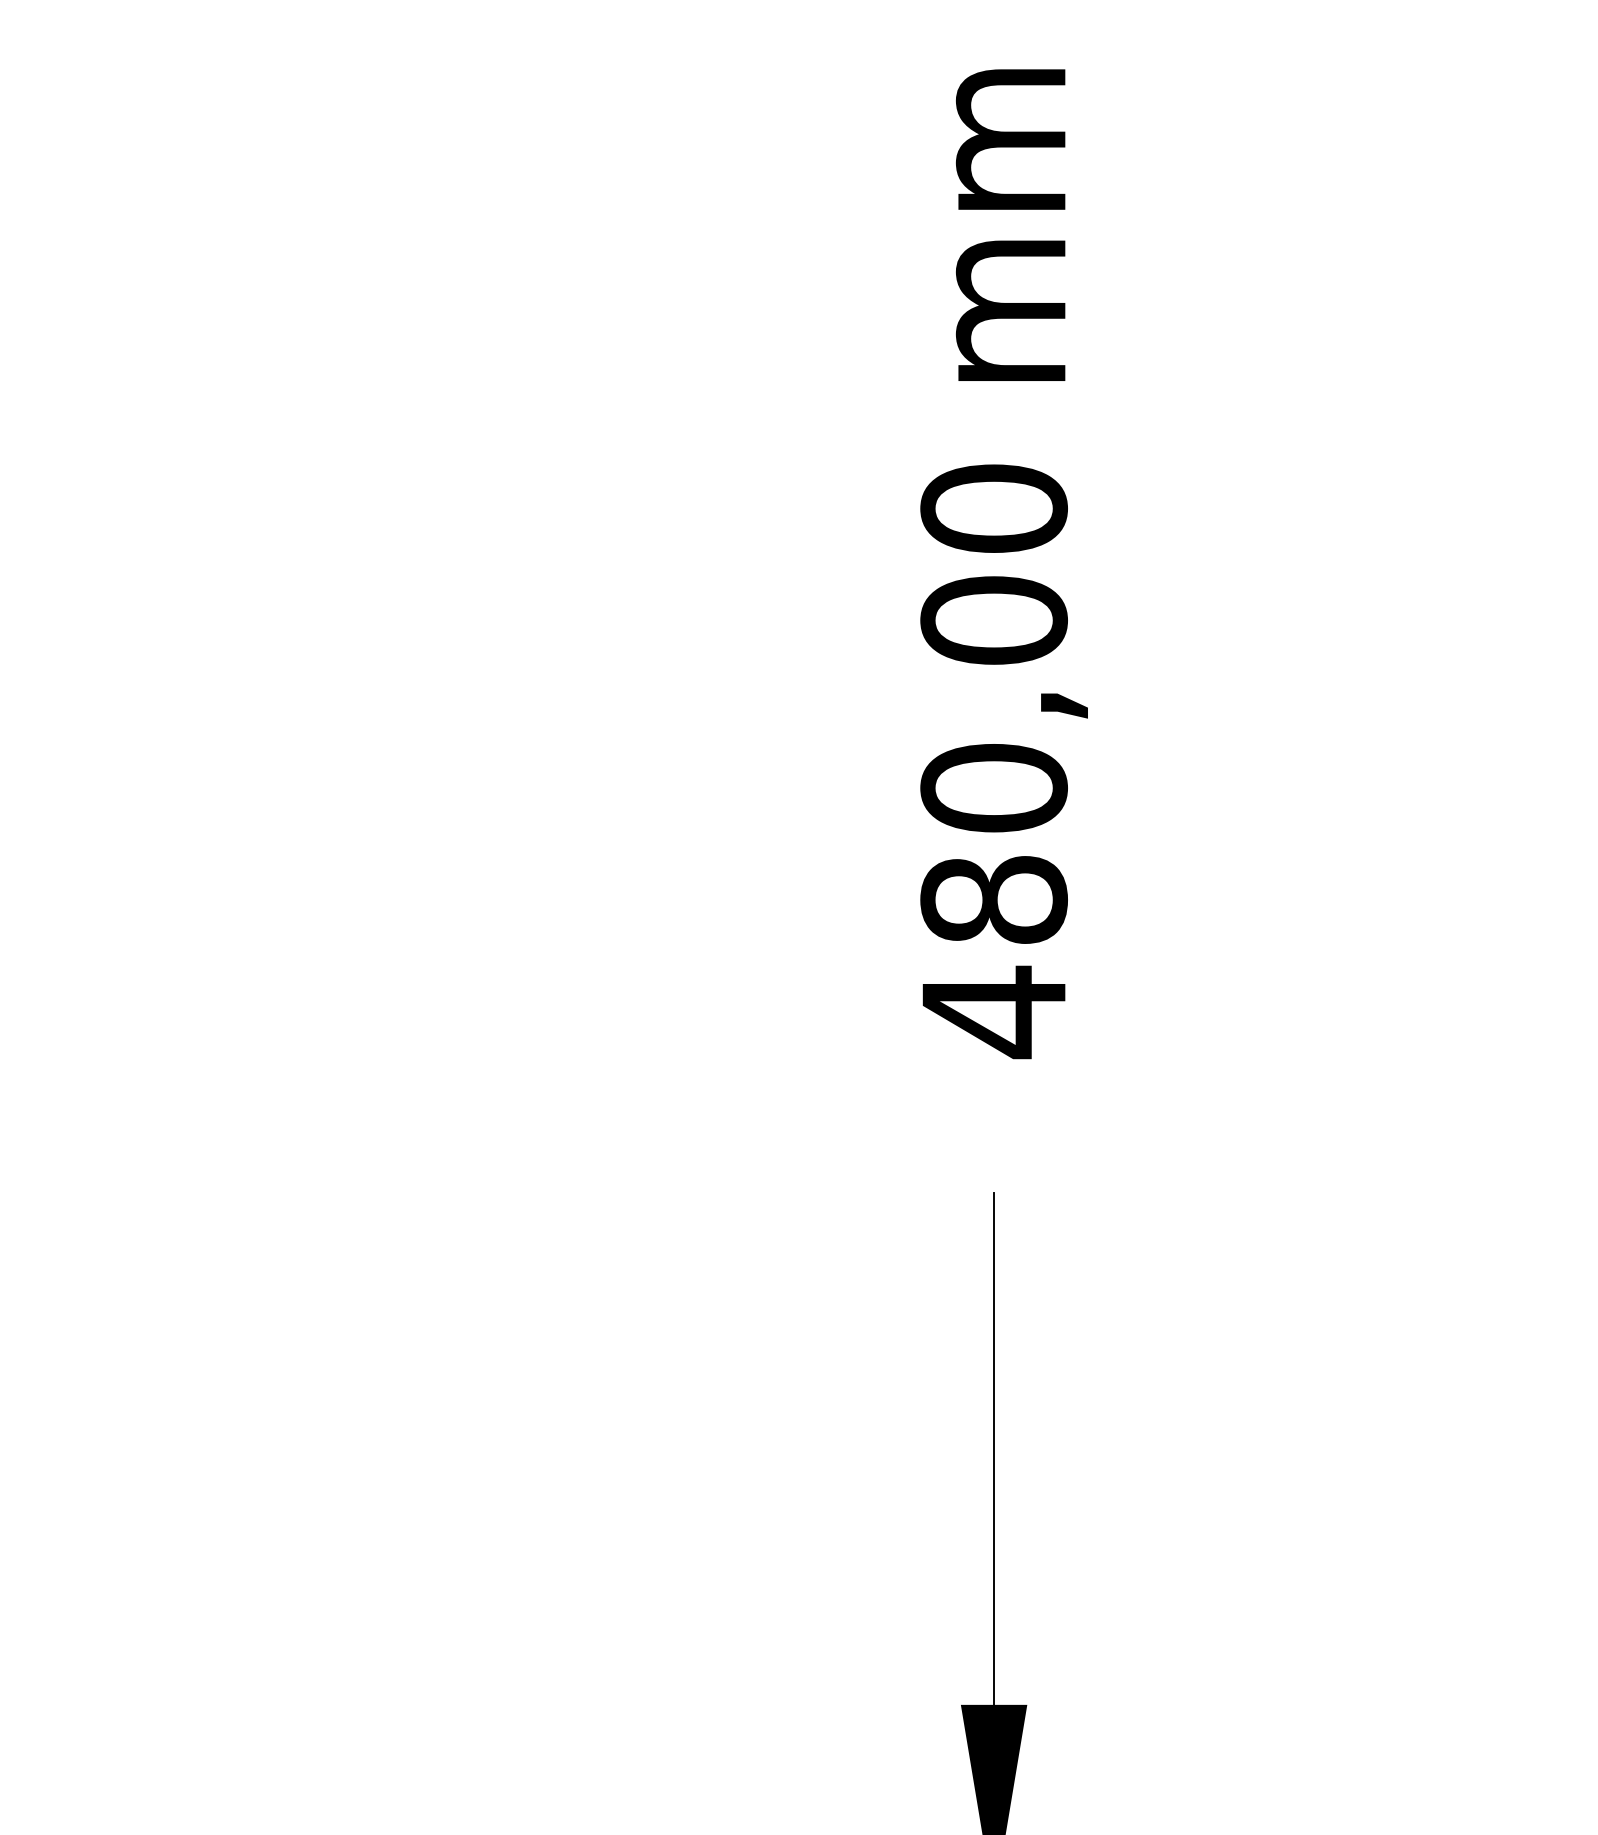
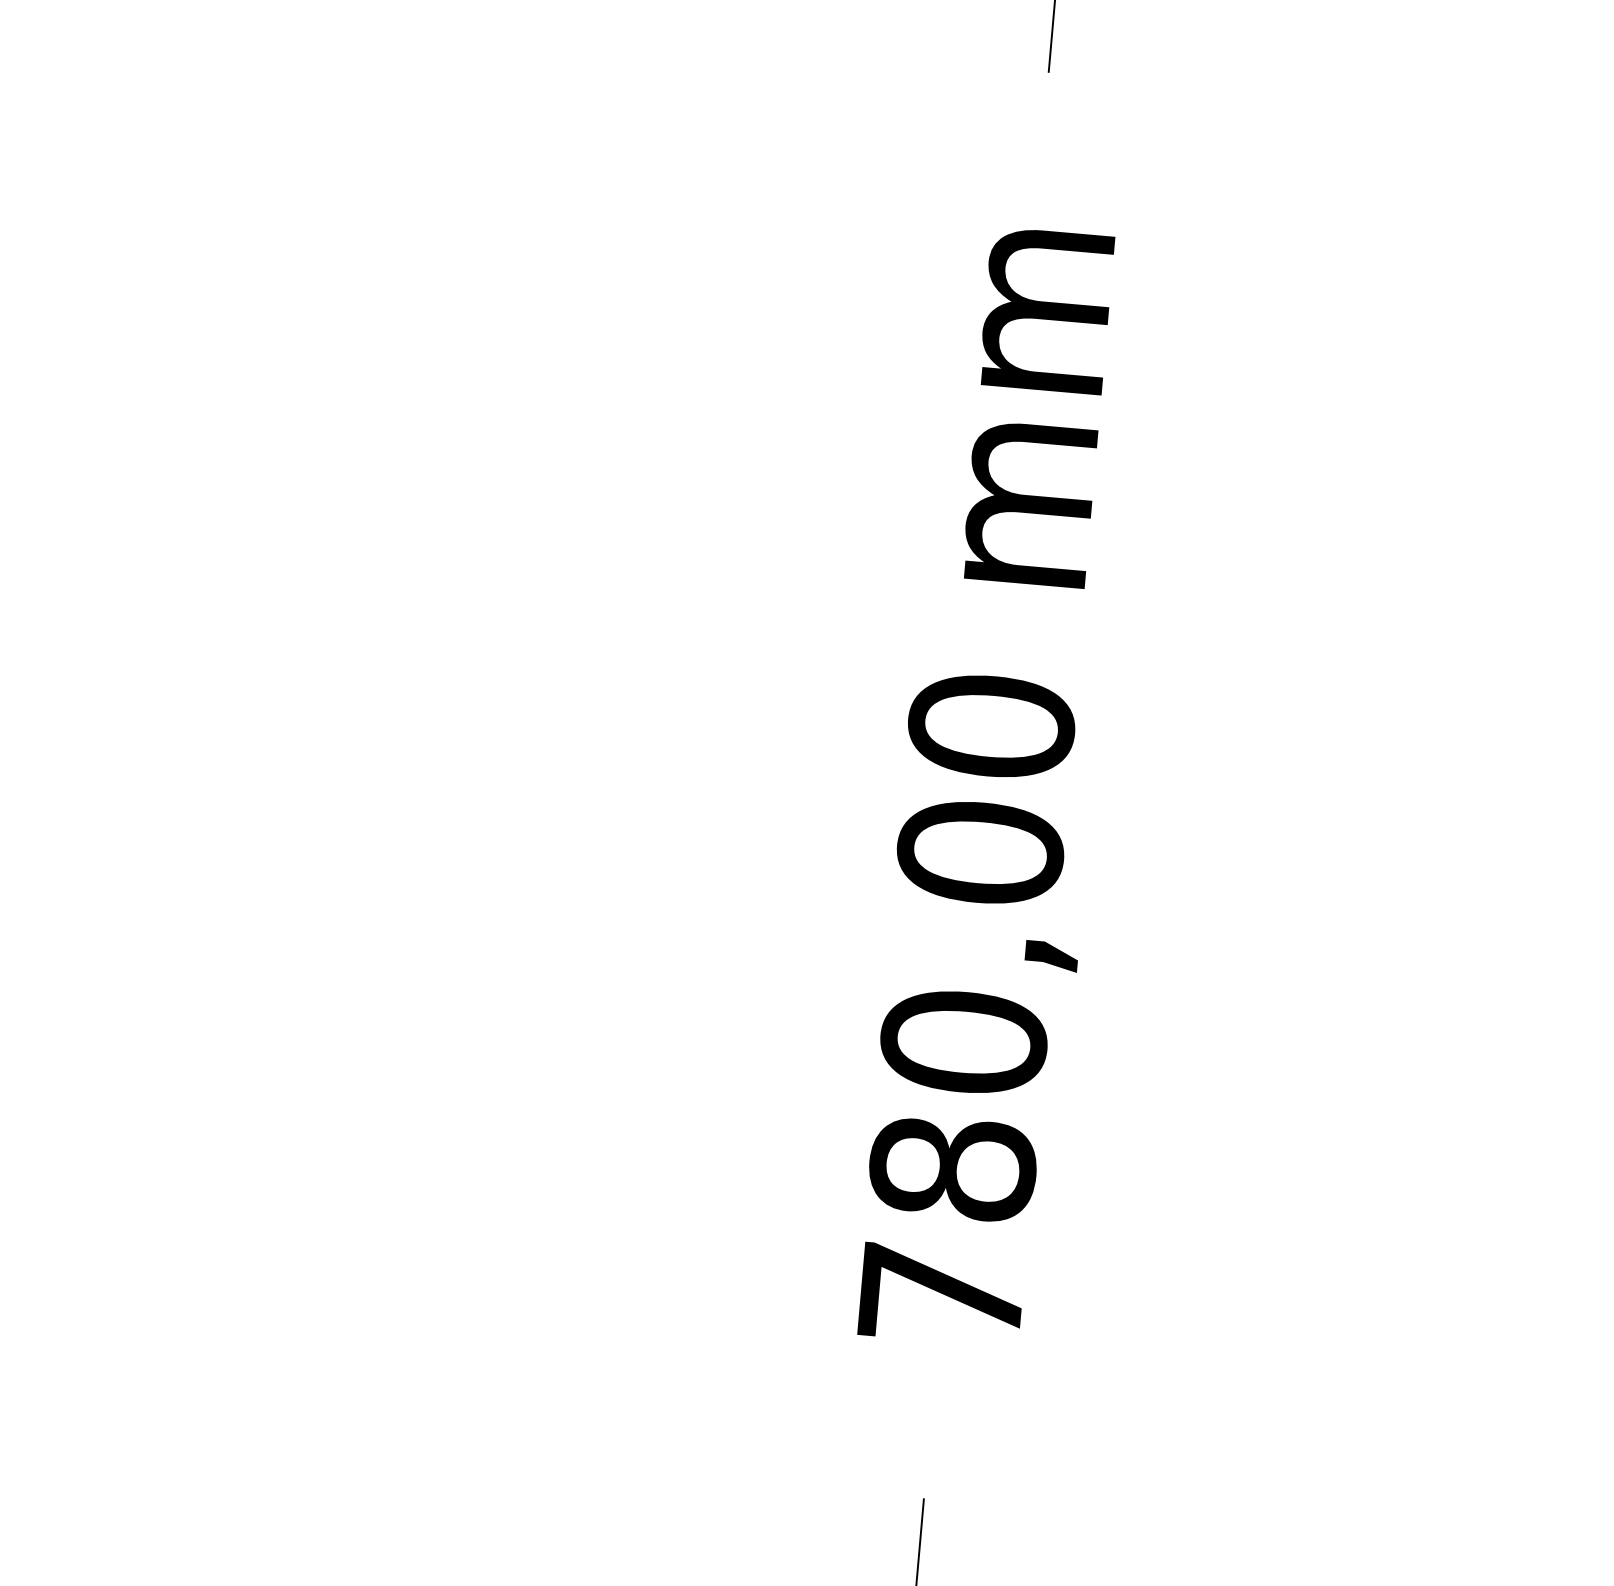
text: (993, 1012) -> (941, 1295), 480,00 -> 780,00

